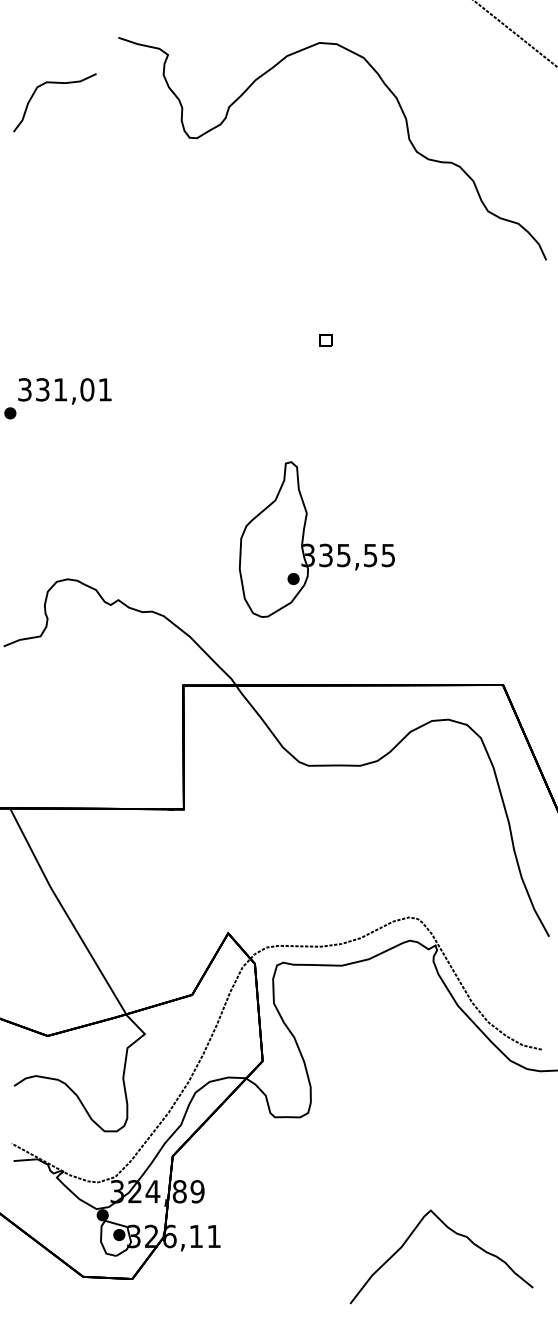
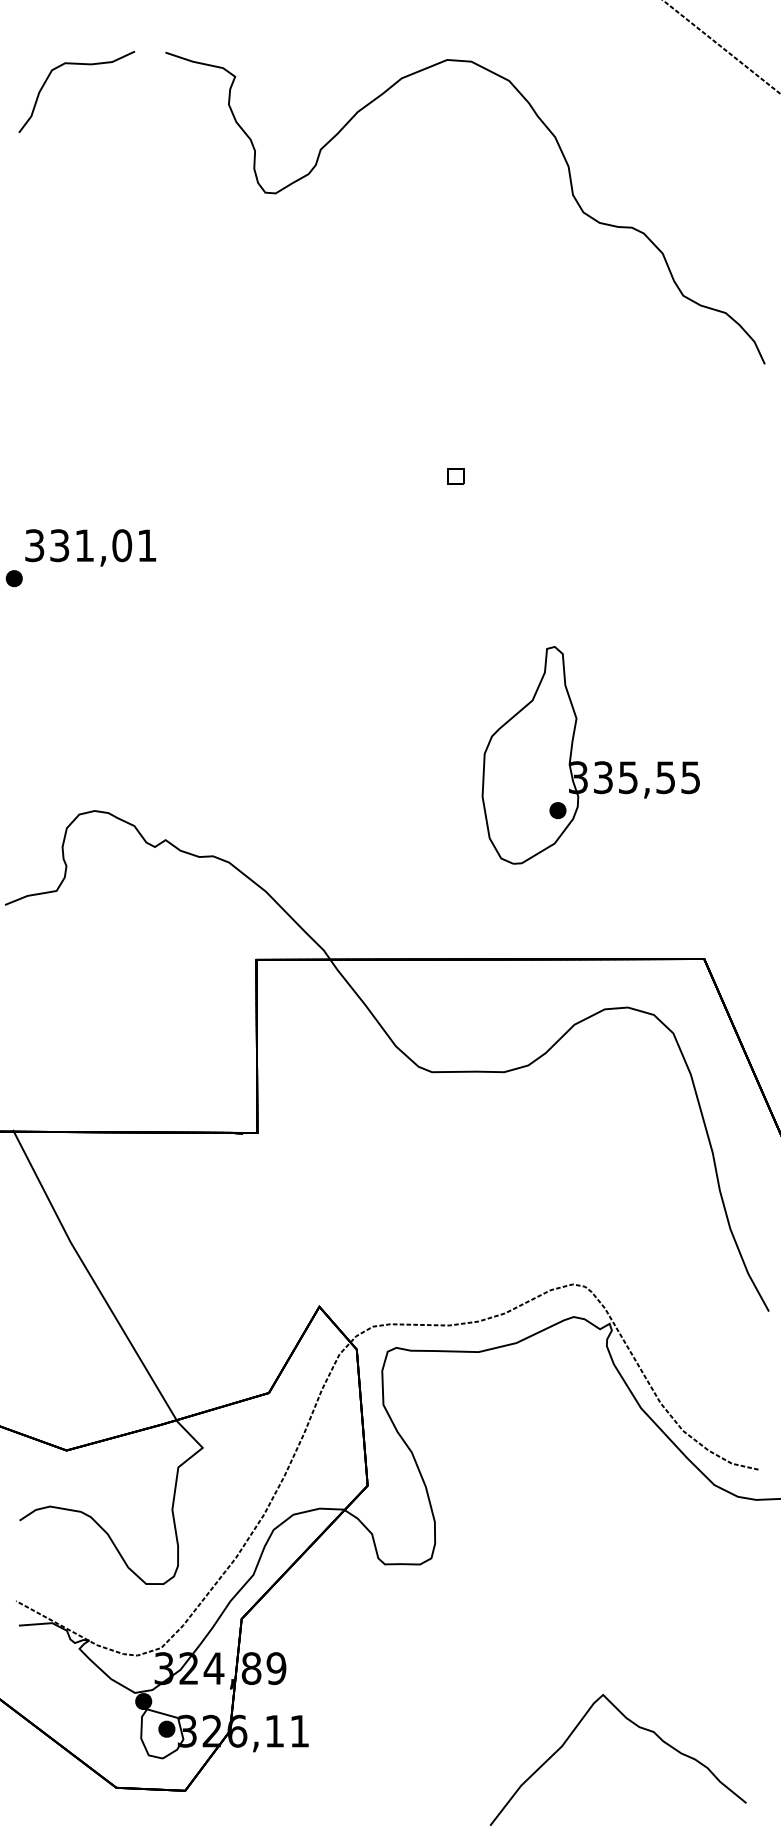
curve: (54, 83) -> (76, 64), moved
part: (320, 544) -> (595, 762), moved

